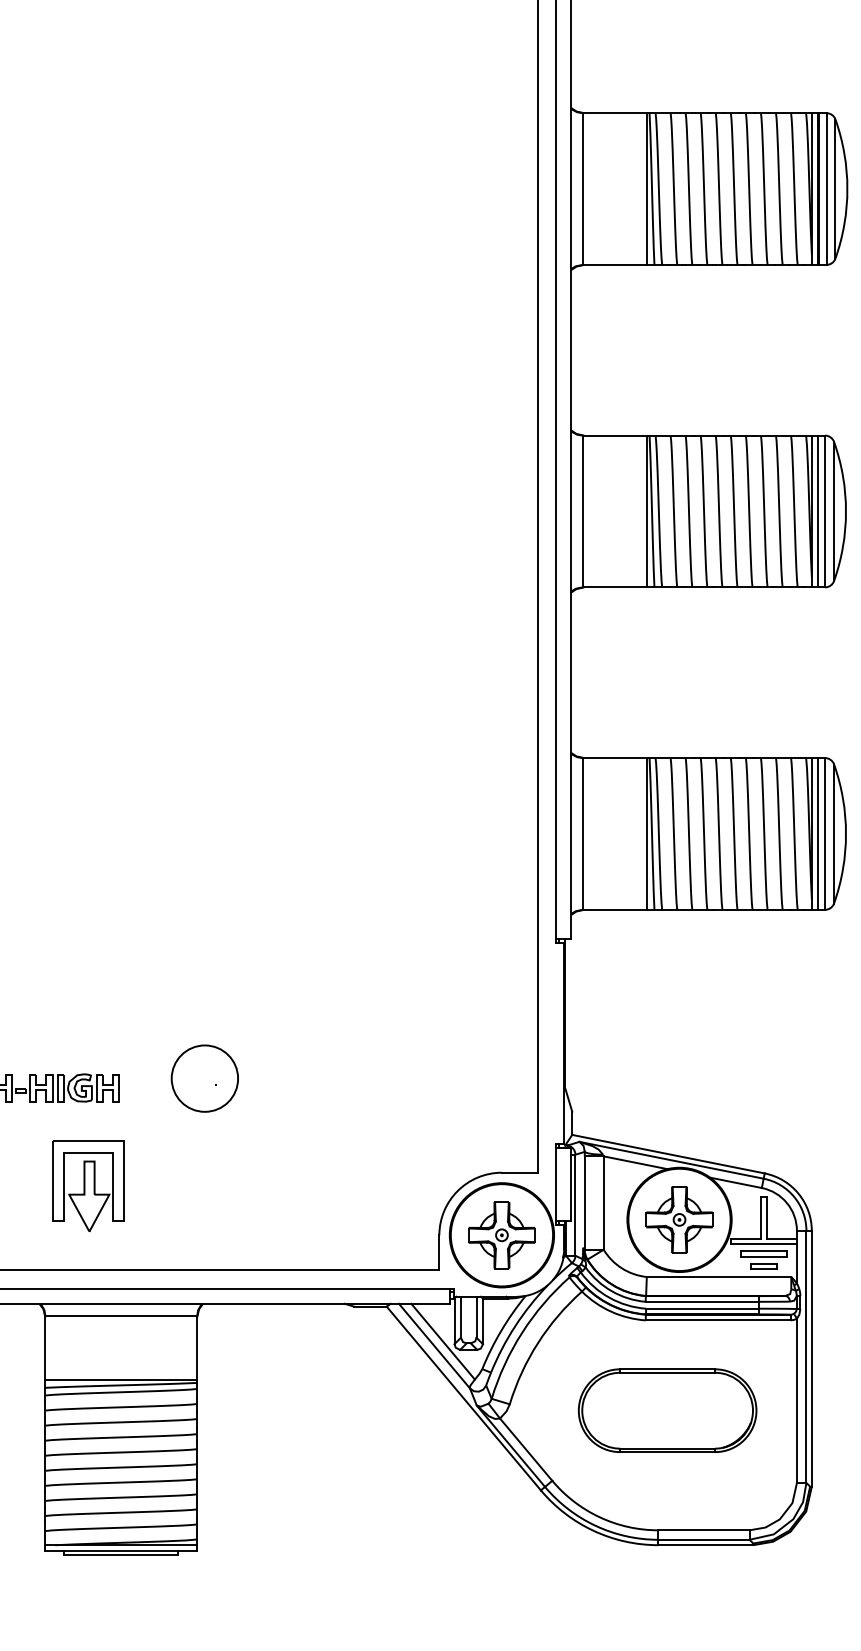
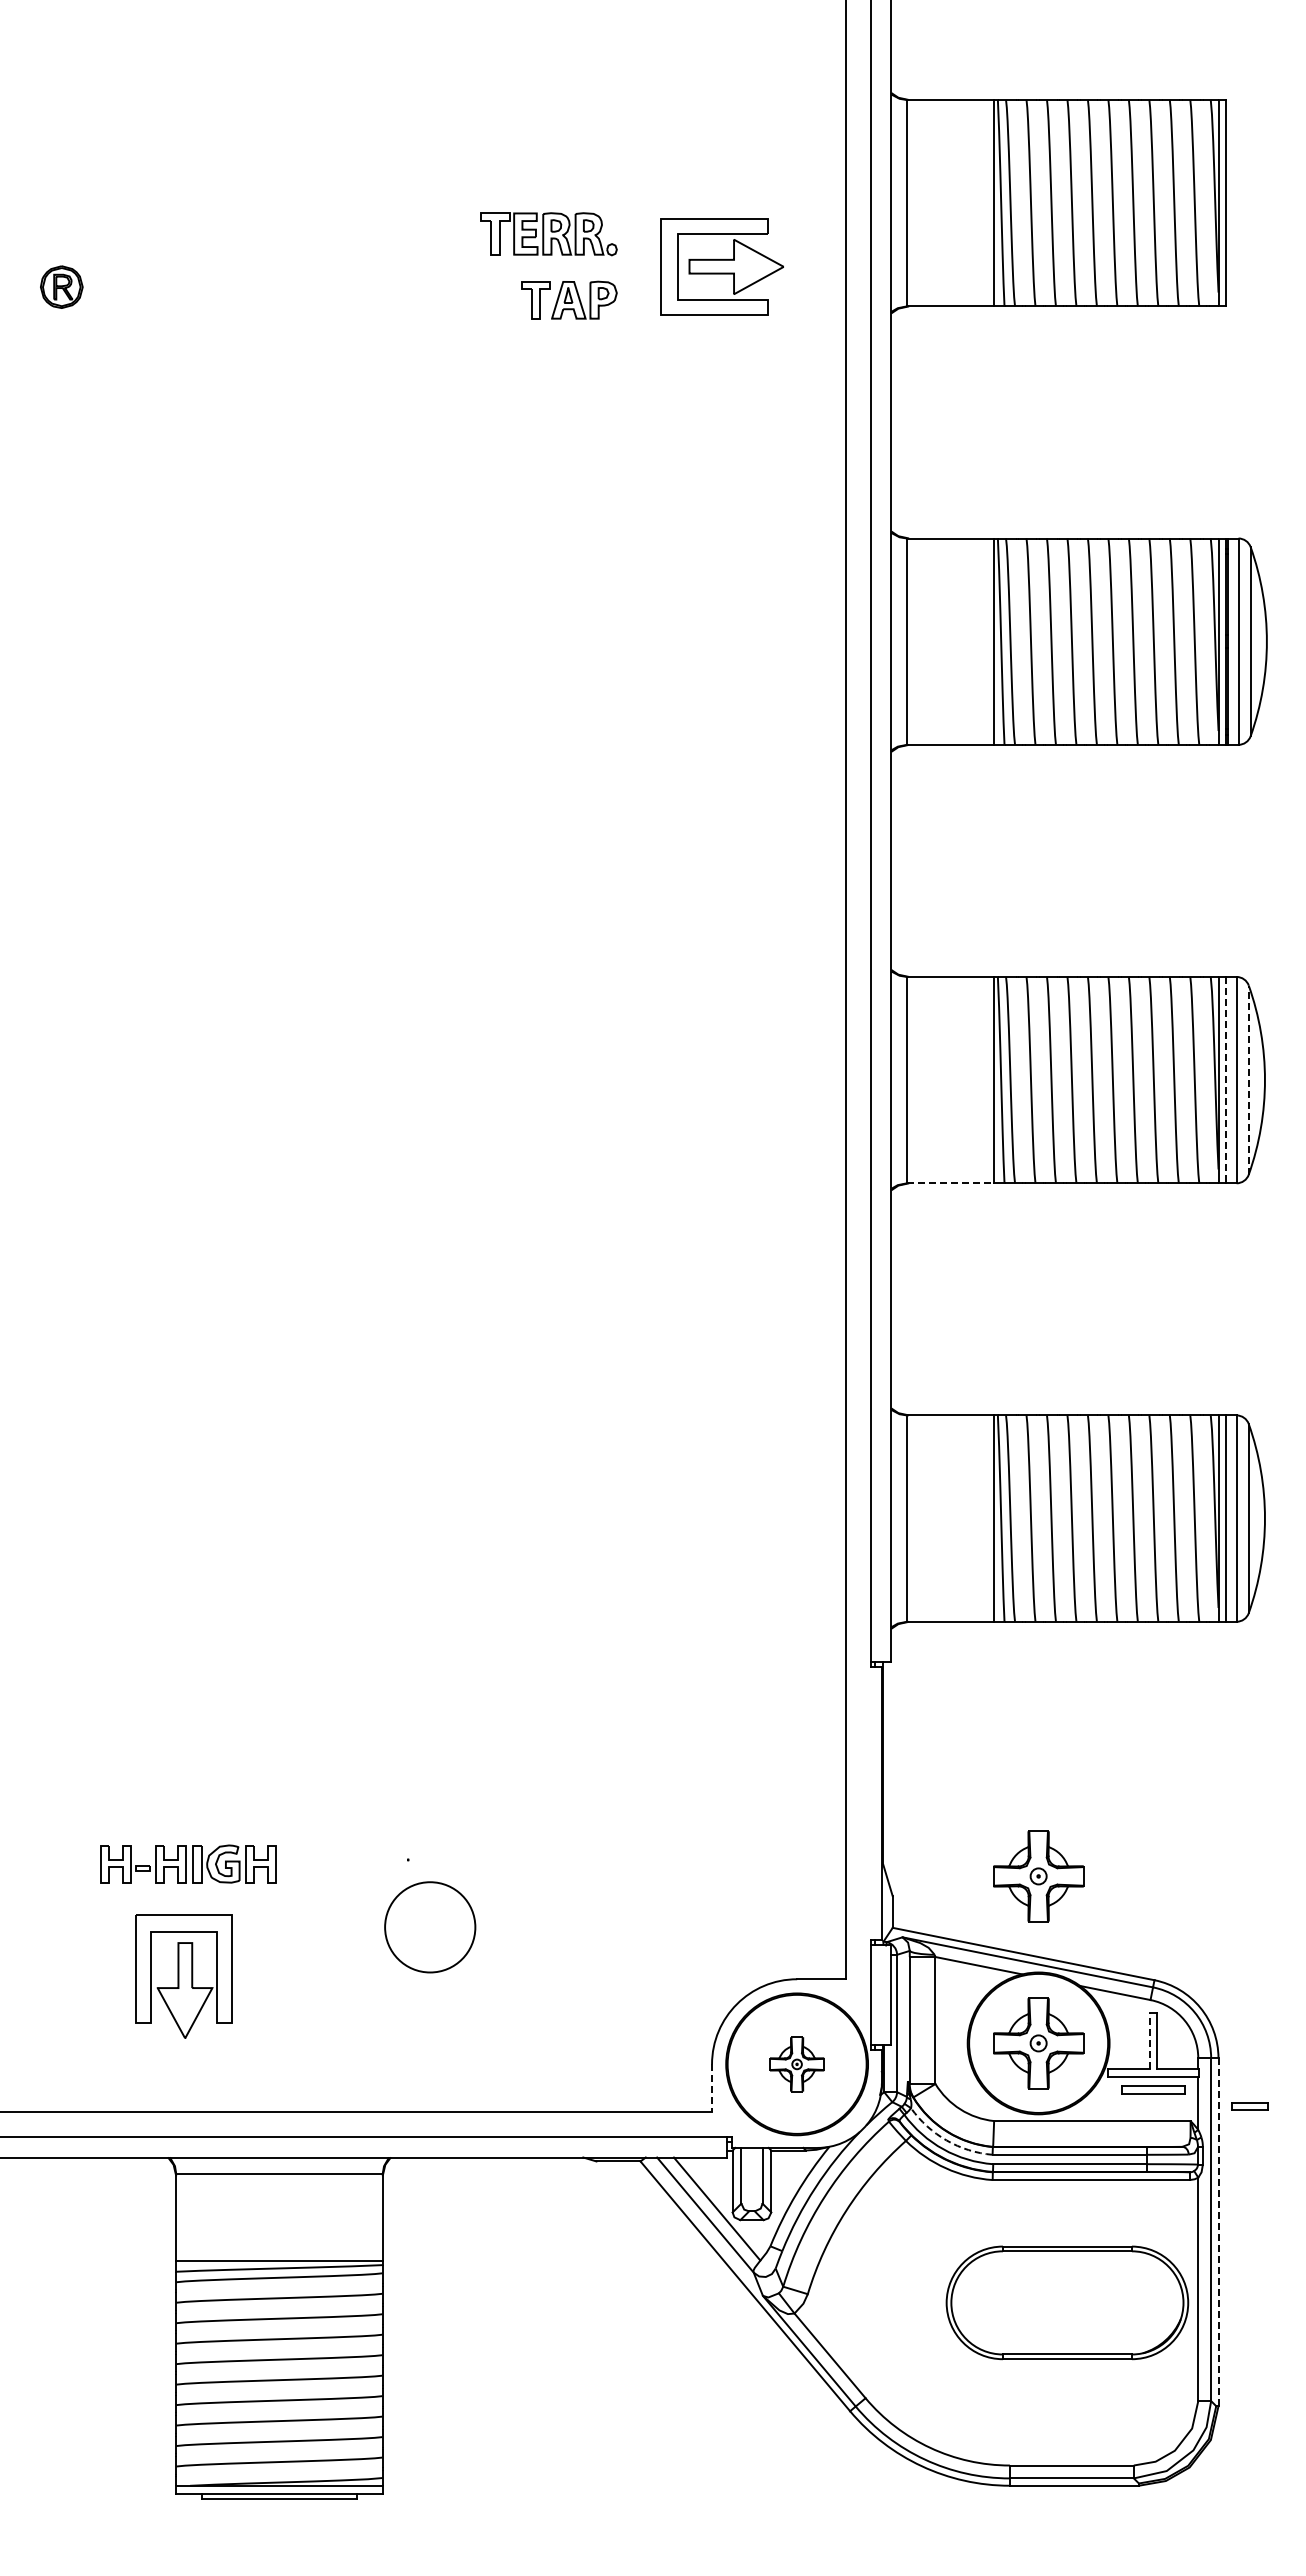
line: (817, 511) -> (1226, 1080), solid -> dashed
line: (833, 511) -> (1248, 1080), solid -> dashed
line: (615, 587) -> (951, 1183), solid -> dashed
circle: (205, 1078) -> (430, 1927), moved
part: (679, 1097) -> (1038, 1876), added
part: (88, 1186) -> (183, 1976), moved
line: (761, 1217) -> (1149, 2040), solid -> dashed
part: (501, 1235) -> (796, 2064), size x0.6
line: (439, 1253) -> (712, 2088), solid -> dashed
part: (763, 1266) -> (1249, 2106), moved
arc: (611, 1291) -> (946, 2140), solid -> dashed
line: (811, 1358) -> (1218, 2232), solid -> dashed
part: (667, 1410) -> (1067, 2302), moved

